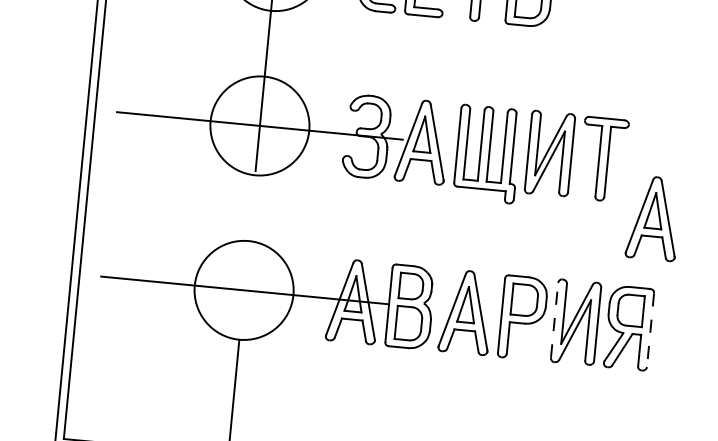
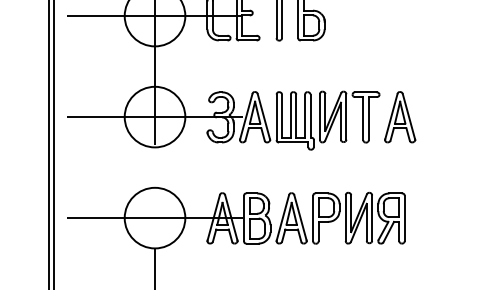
part: (654, 218) -> (400, 117), moved
line: (554, 320) -> (345, 218), dashed -> solid
line: (650, 330) -> (404, 218), dashed -> solid

